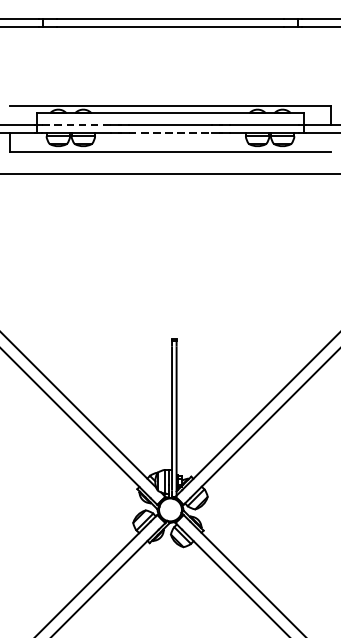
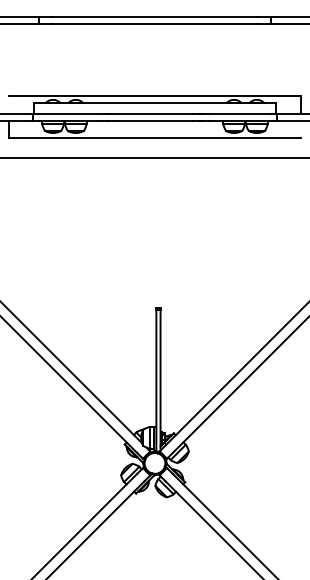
line: (76, 124) -> (69, 113), dashed -> solid
line: (171, 132) -> (155, 120), dashed -> solid

